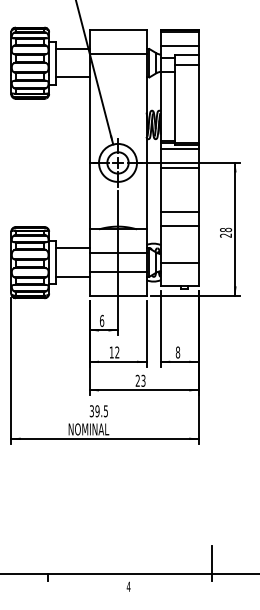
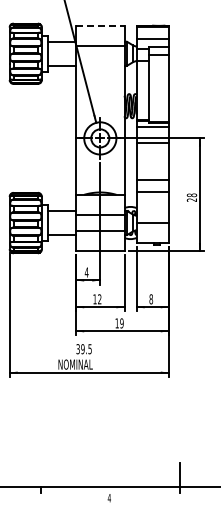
line: (118, 29) -> (100, 25), solid -> dashed
text: (101, 320) -> (86, 272), 6 -> 4
text: (140, 380) -> (119, 323), 23 -> 19

